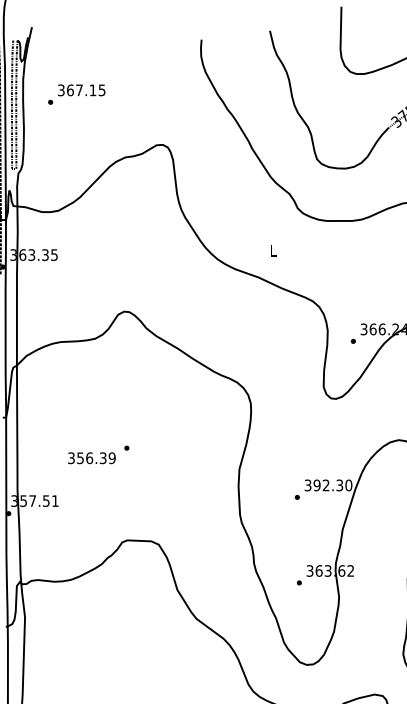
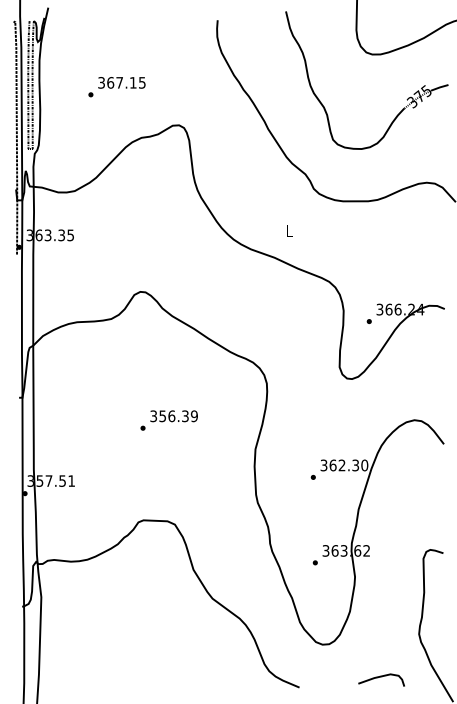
text: (76, 95) -> (116, 87), moved
text: (91, 458) -> (173, 416), moved
text: (316, 485) -> (332, 465), 392.30 -> 362.30

